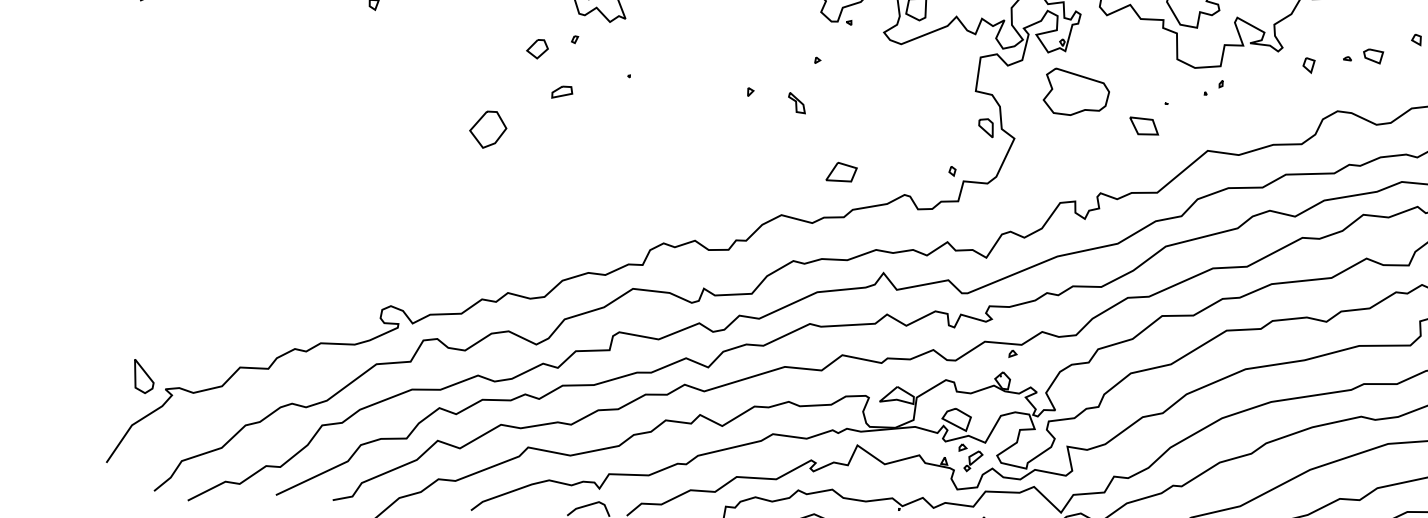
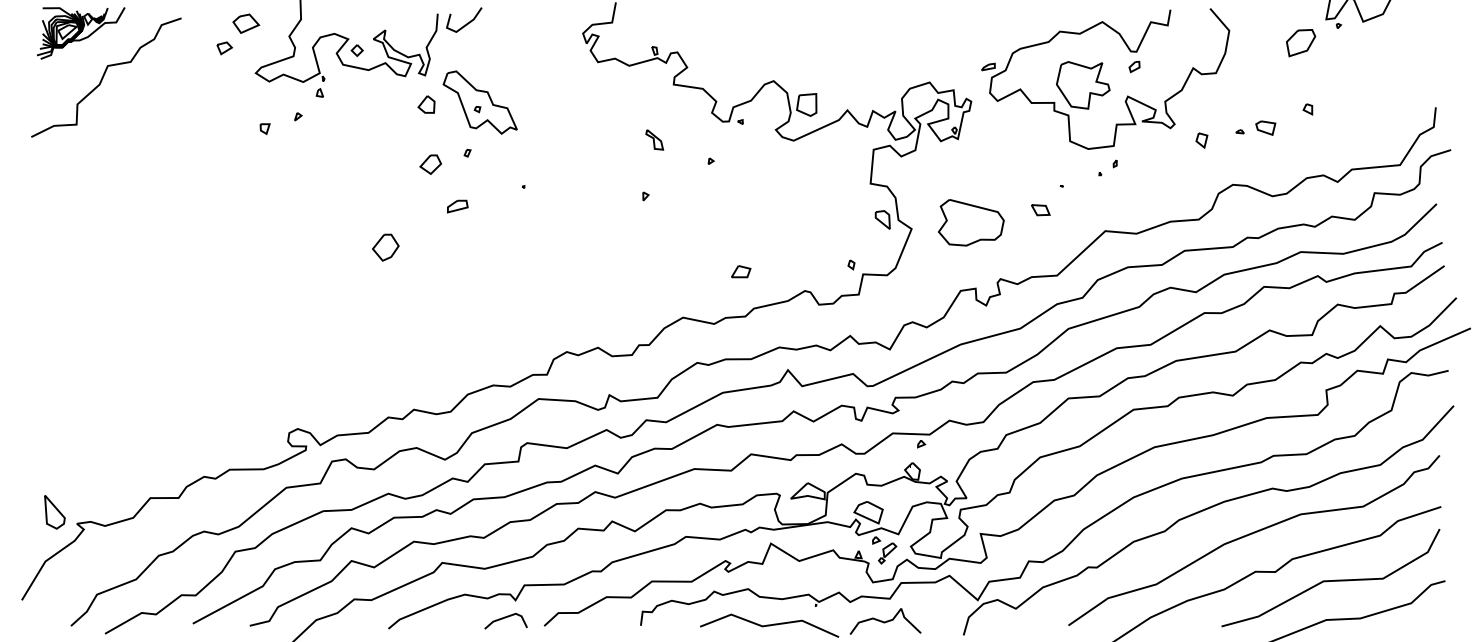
part: (1076, 92) -> (971, 222), moved
part: (796, 102) -> (654, 139), moved
part: (1144, 126) -> (1040, 210), size x0.62
part: (488, 129) -> (385, 247), size x0.71
part: (842, 172) -> (741, 271), size x0.62

